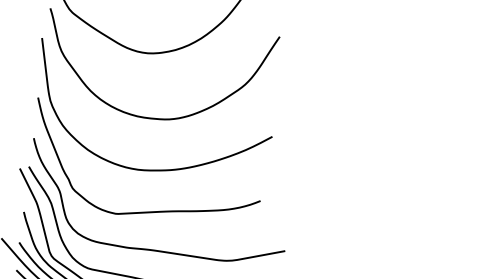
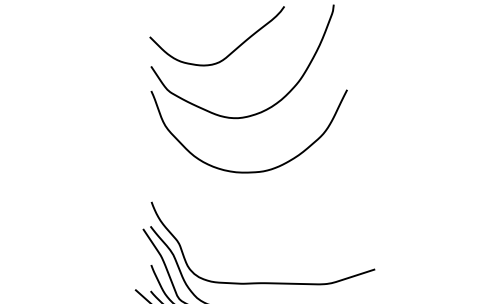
part: (146, 168) -> (249, 215), removed

